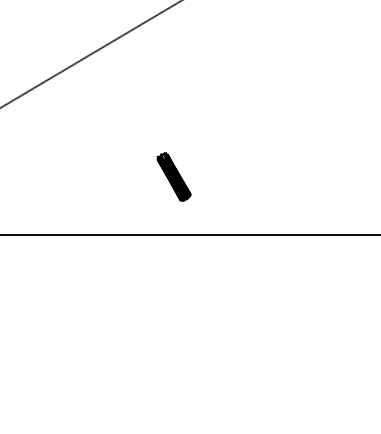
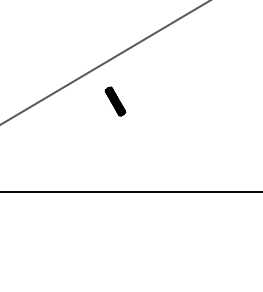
part: (174, 177) -> (115, 101), moved

